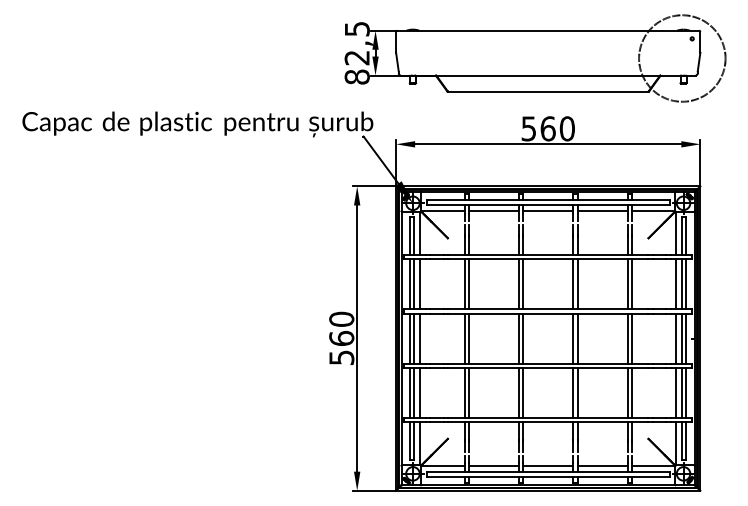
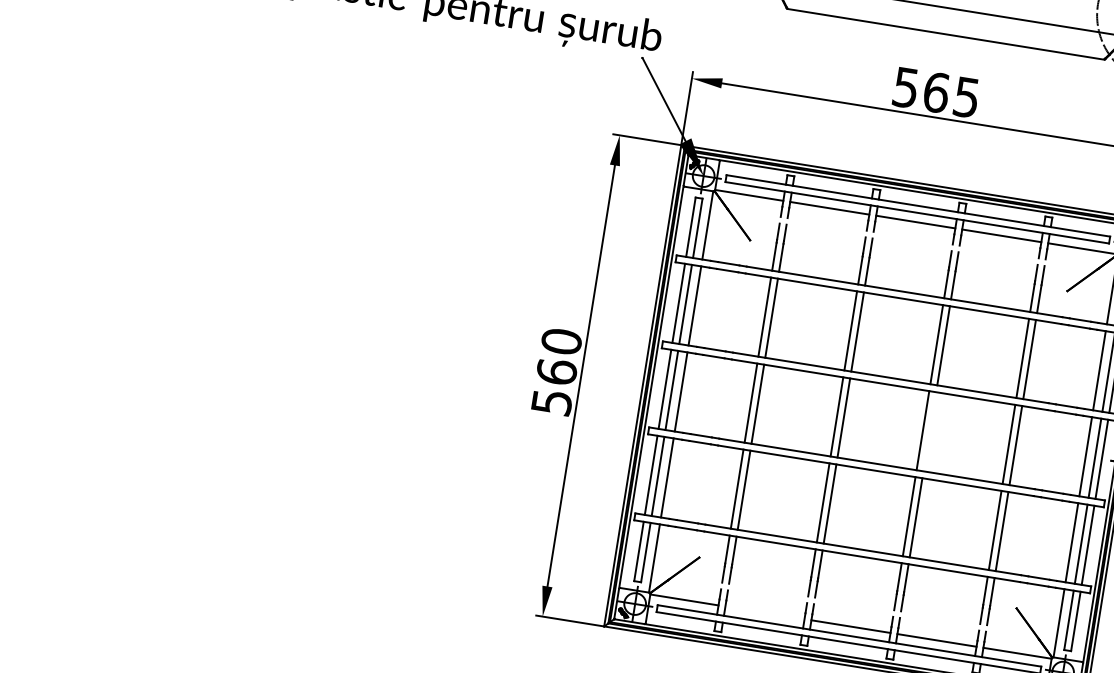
text: (566, 128) -> (965, 96), 560 -> 565
line: (577, 338) -> (929, 431), removed
line: (493, 466) -> (764, 612), removed

